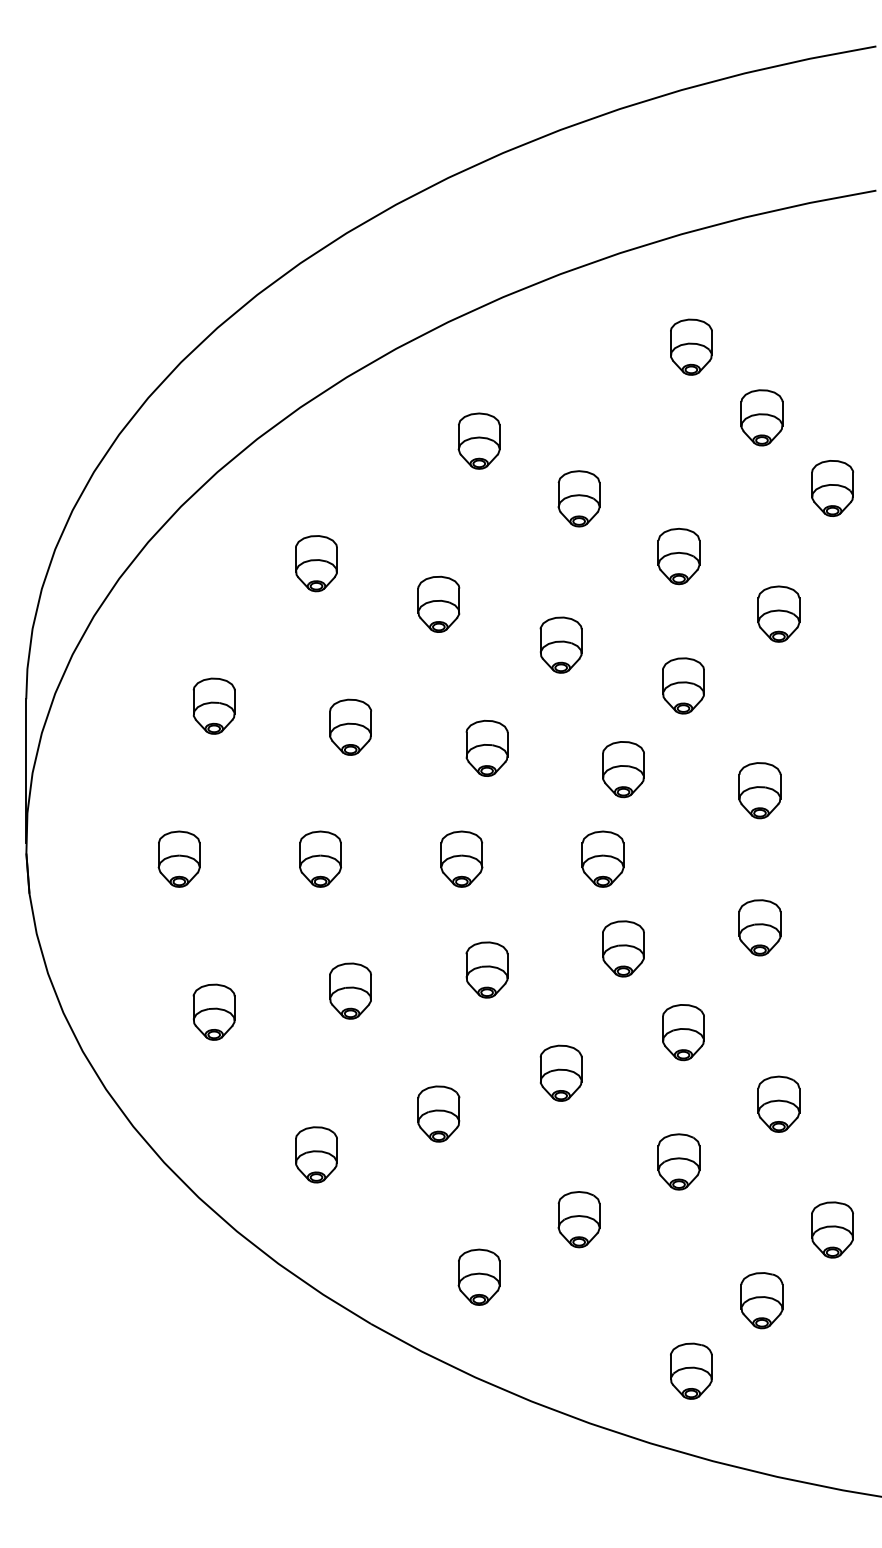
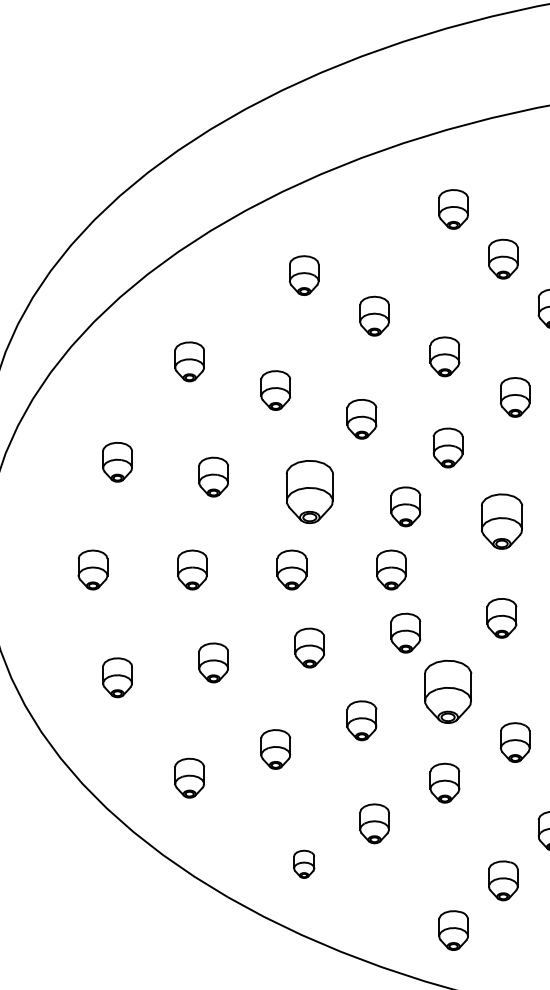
part: (486, 748) -> (309, 492), size x1.6
part: (759, 790) -> (501, 521), size x1.4
part: (683, 1032) -> (448, 692), size x1.6
part: (478, 1276) -> (303, 863), size x0.7

